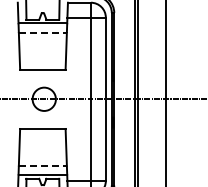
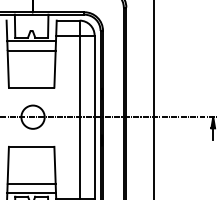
line: (43, 32) -> (32, 50), dashed -> solid
line: (43, 165) -> (32, 183), dashed -> solid

